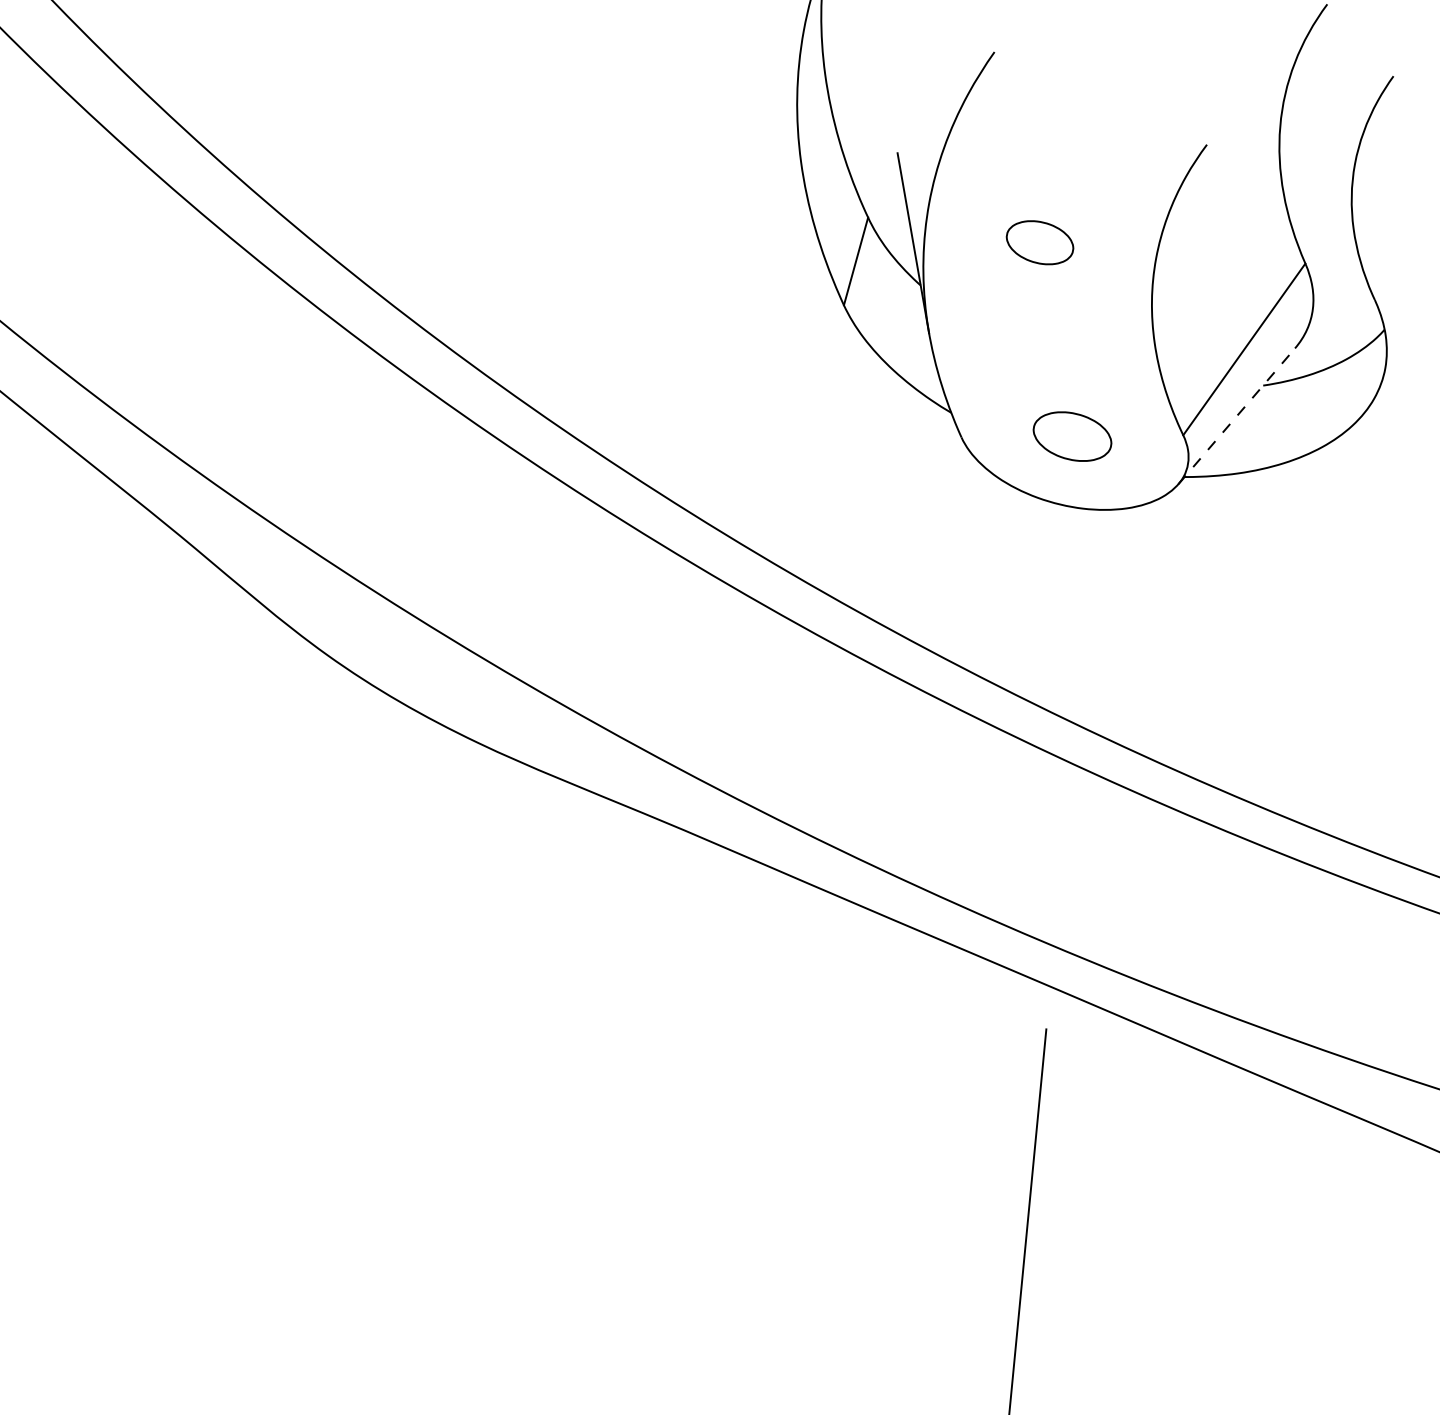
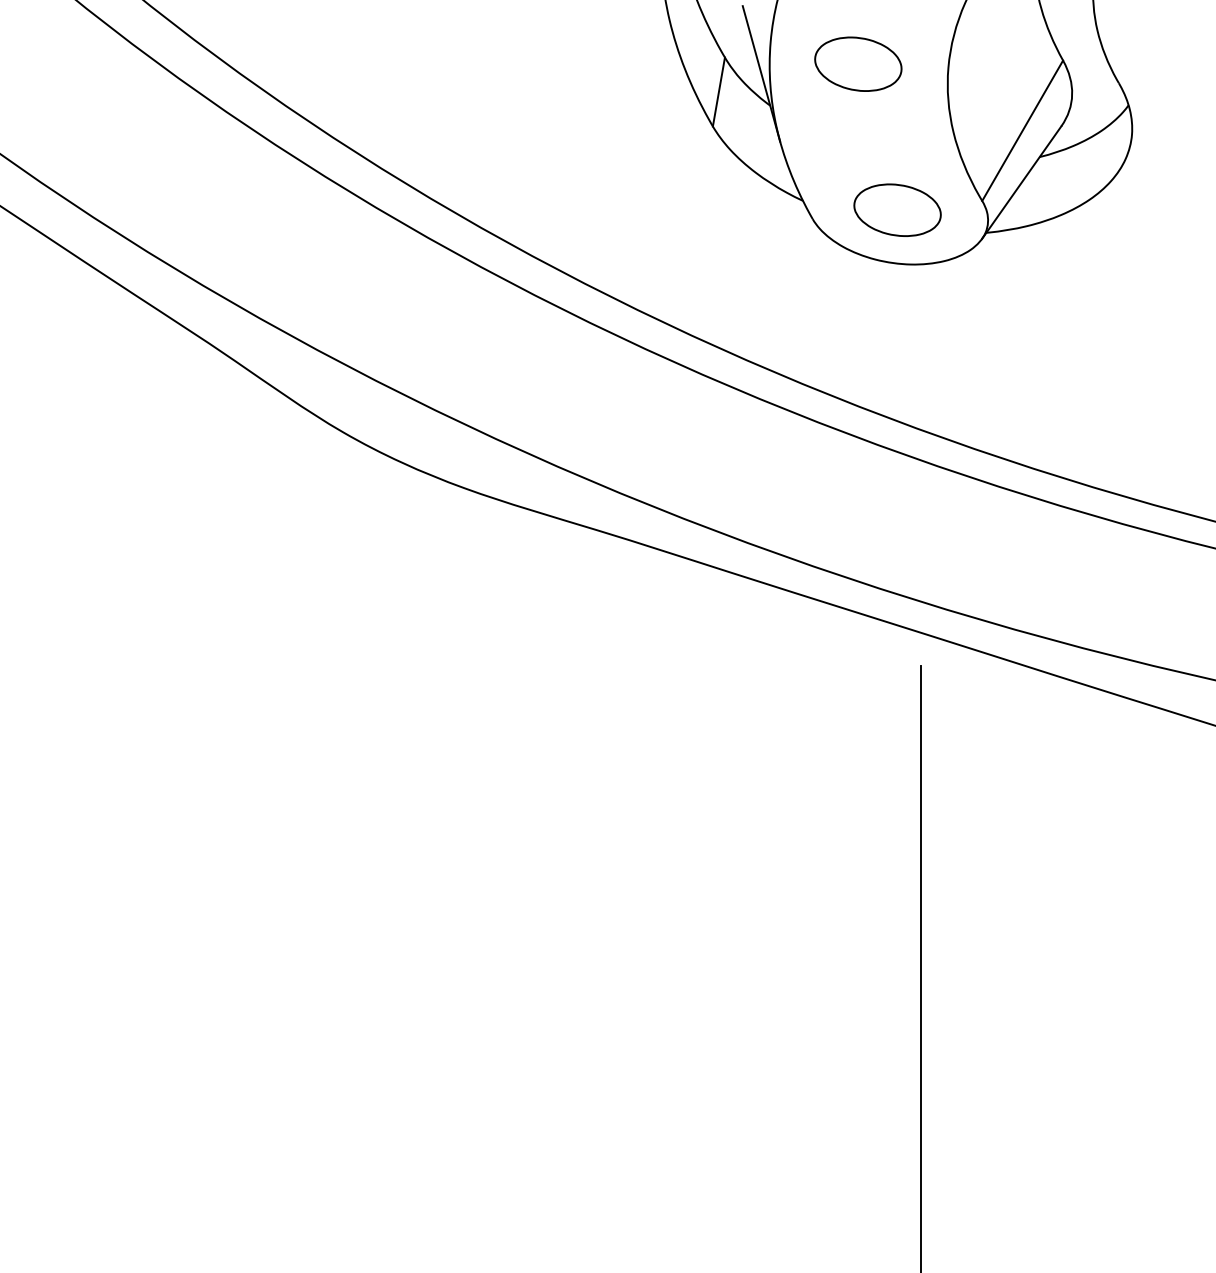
part: (1040, 241) -> (858, 63), size x1.67
line: (1236, 416) -> (1021, 182), dashed -> solid
part: (1072, 435) -> (897, 209), size x1.43

